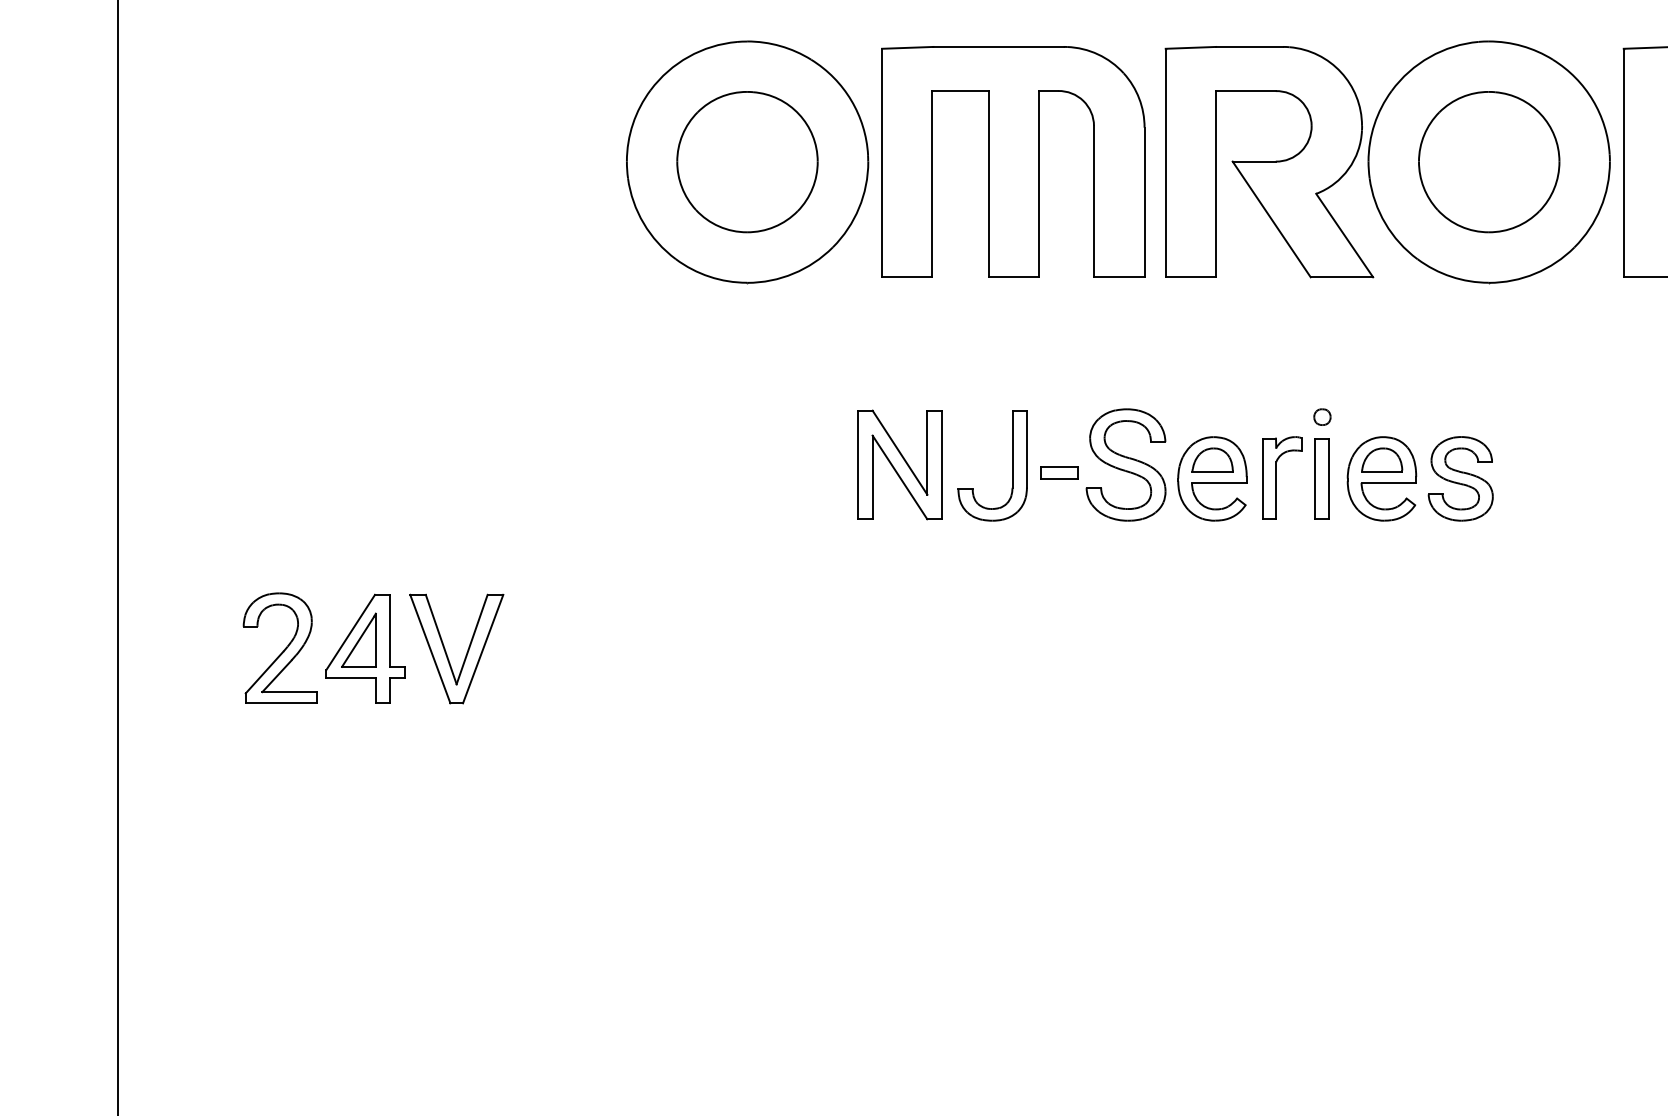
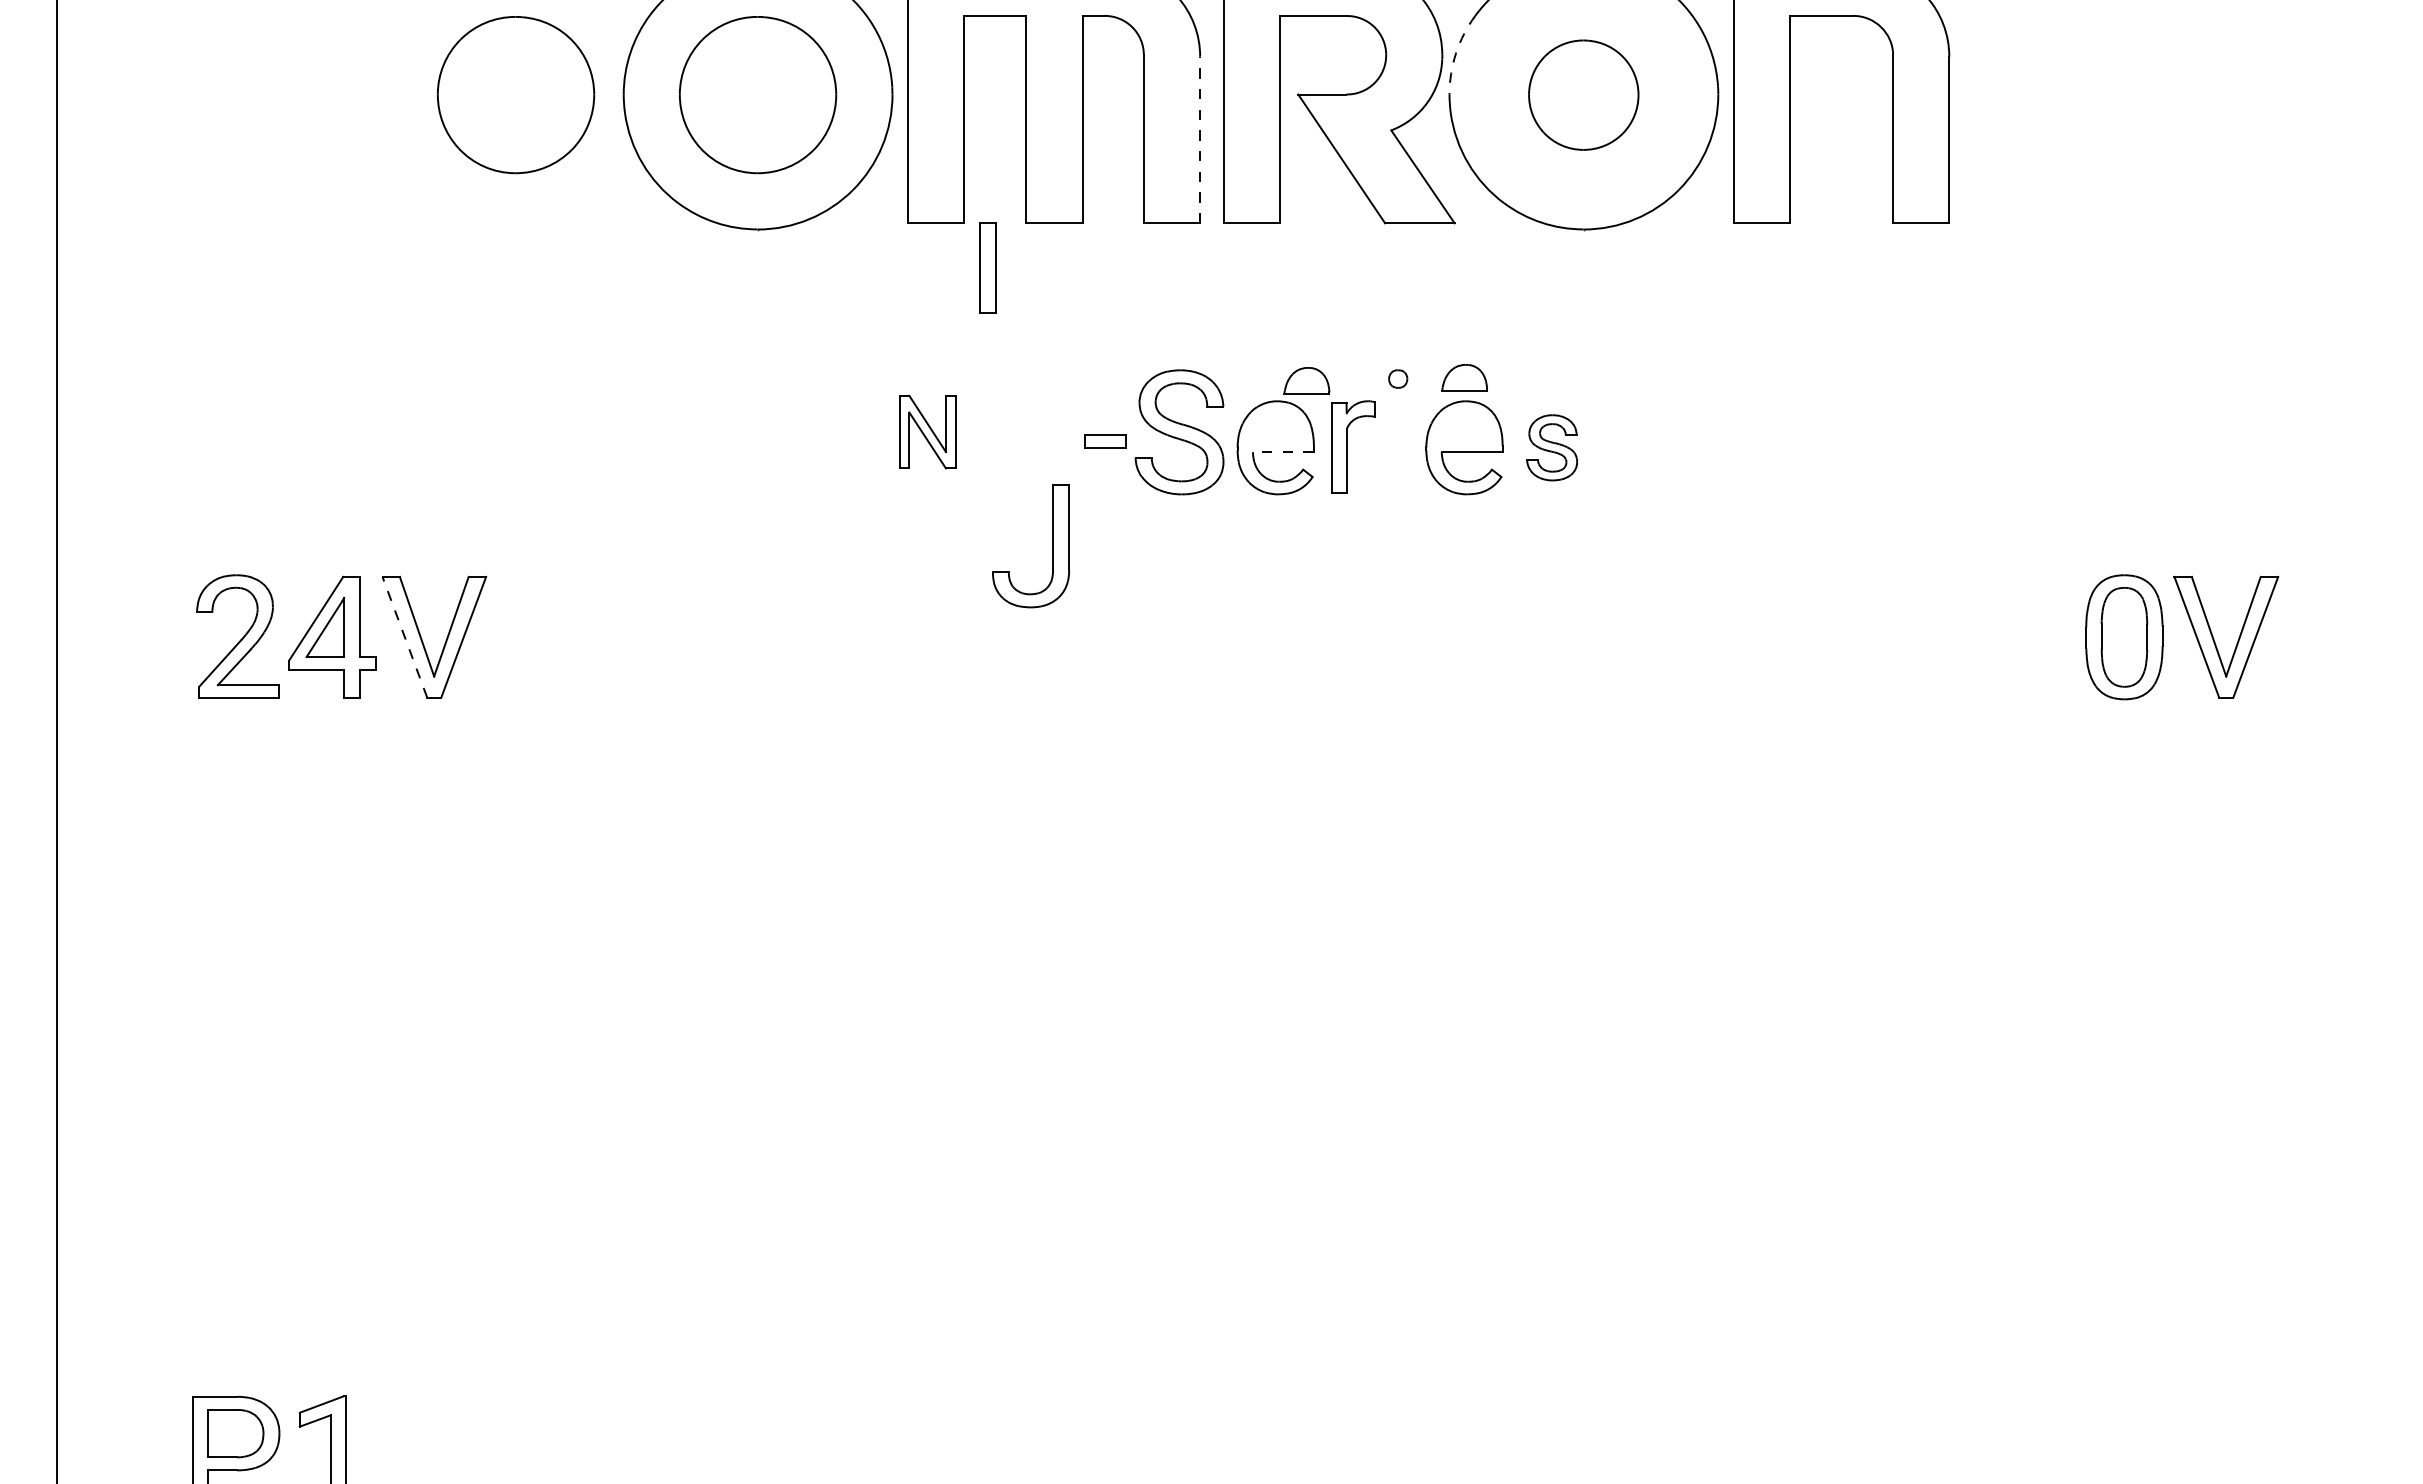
arc: (1374, 124) -> (1456, 53), solid -> dashed
part: (529, 162) -> (515, 95), added
part: (1488, 162) -> (1583, 95), size x0.7
line: (1144, 202) -> (1200, 139), solid -> dashed
part: (1212, 459) -> (1306, 380), moved
part: (1381, 459) -> (1464, 377), moved
part: (899, 464) -> (927, 431), size x0.6
part: (1011, 466) -> (1052, 546), moved
part: (1321, 478) -> (987, 267), moved
part: (1460, 478) -> (1551, 447), size x0.7
line: (1218, 483) -> (1282, 452), solid -> dashed
line: (429, 648) -> (404, 636), solid -> dashed

